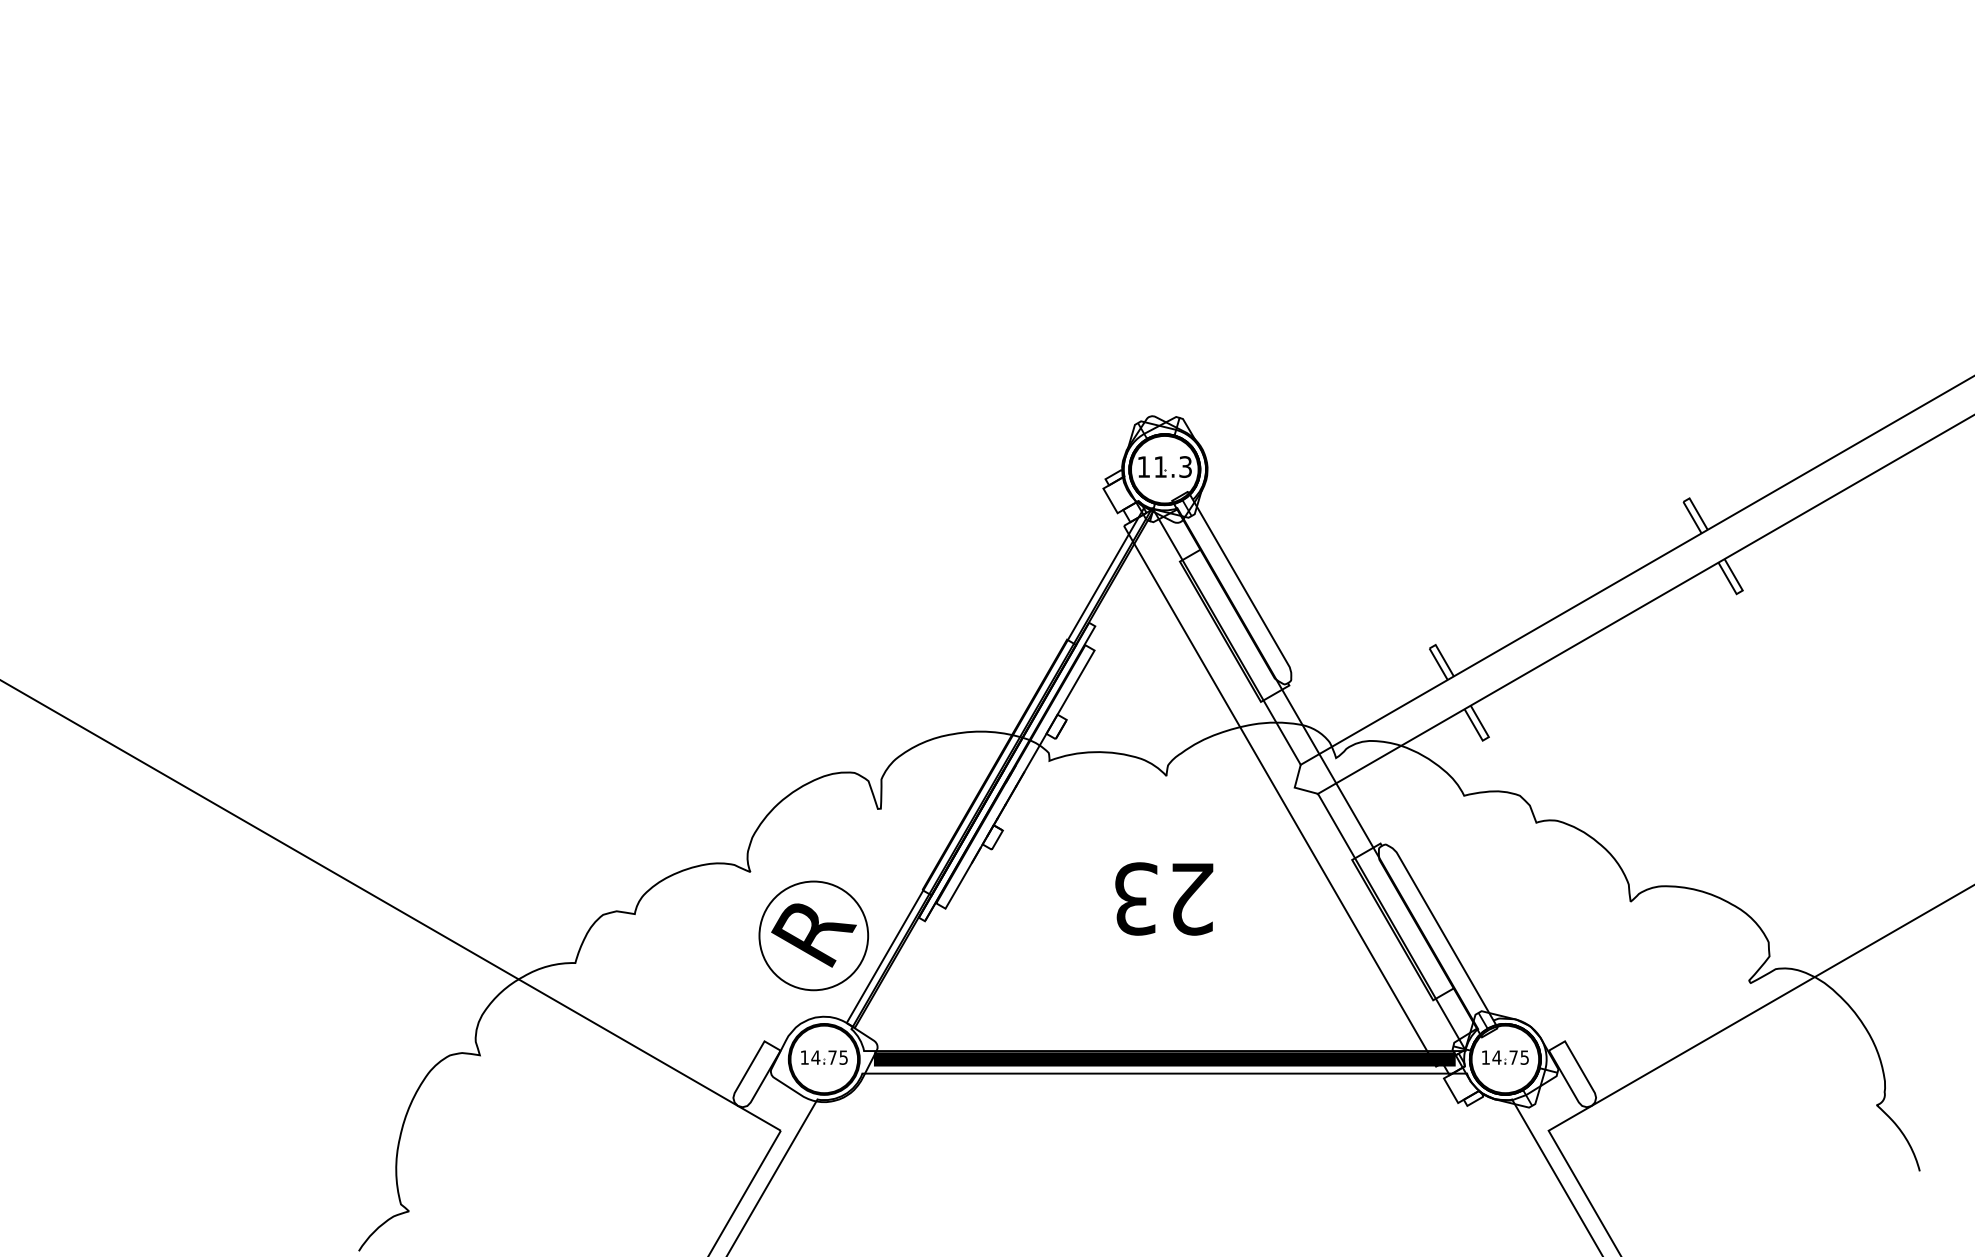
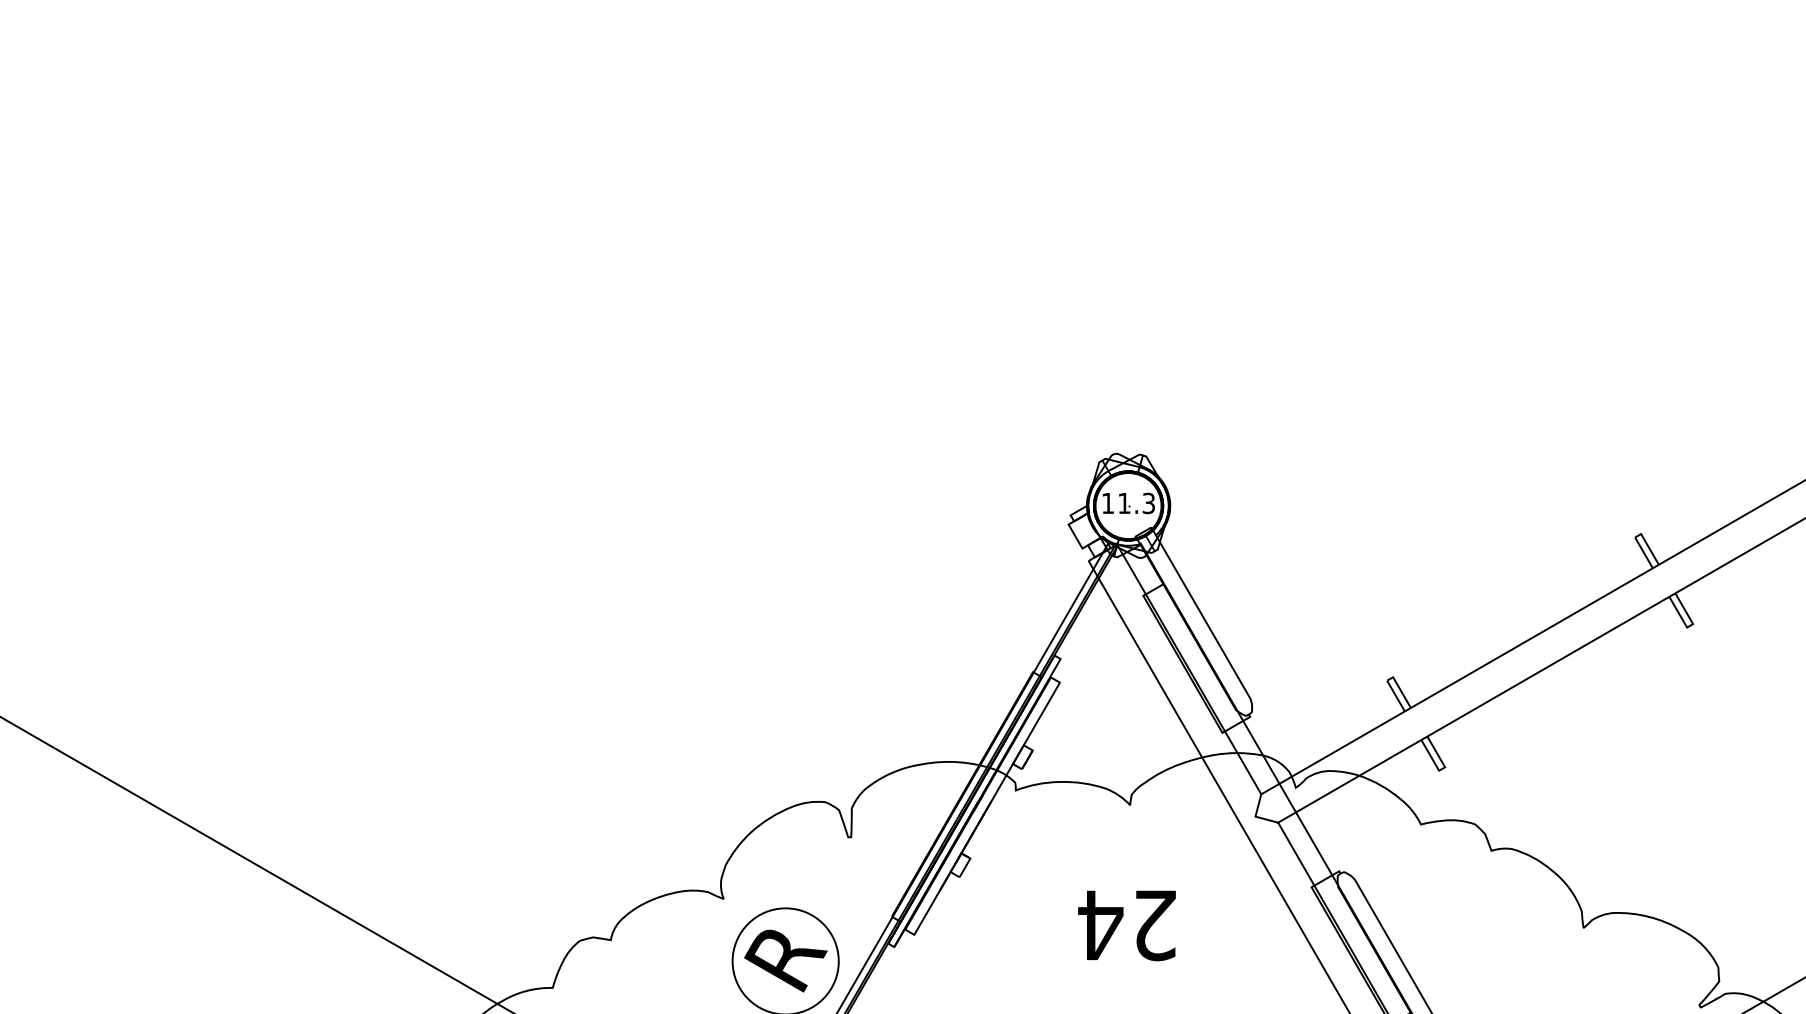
text: (1136, 898) -> (1100, 924), 23 -> 24

